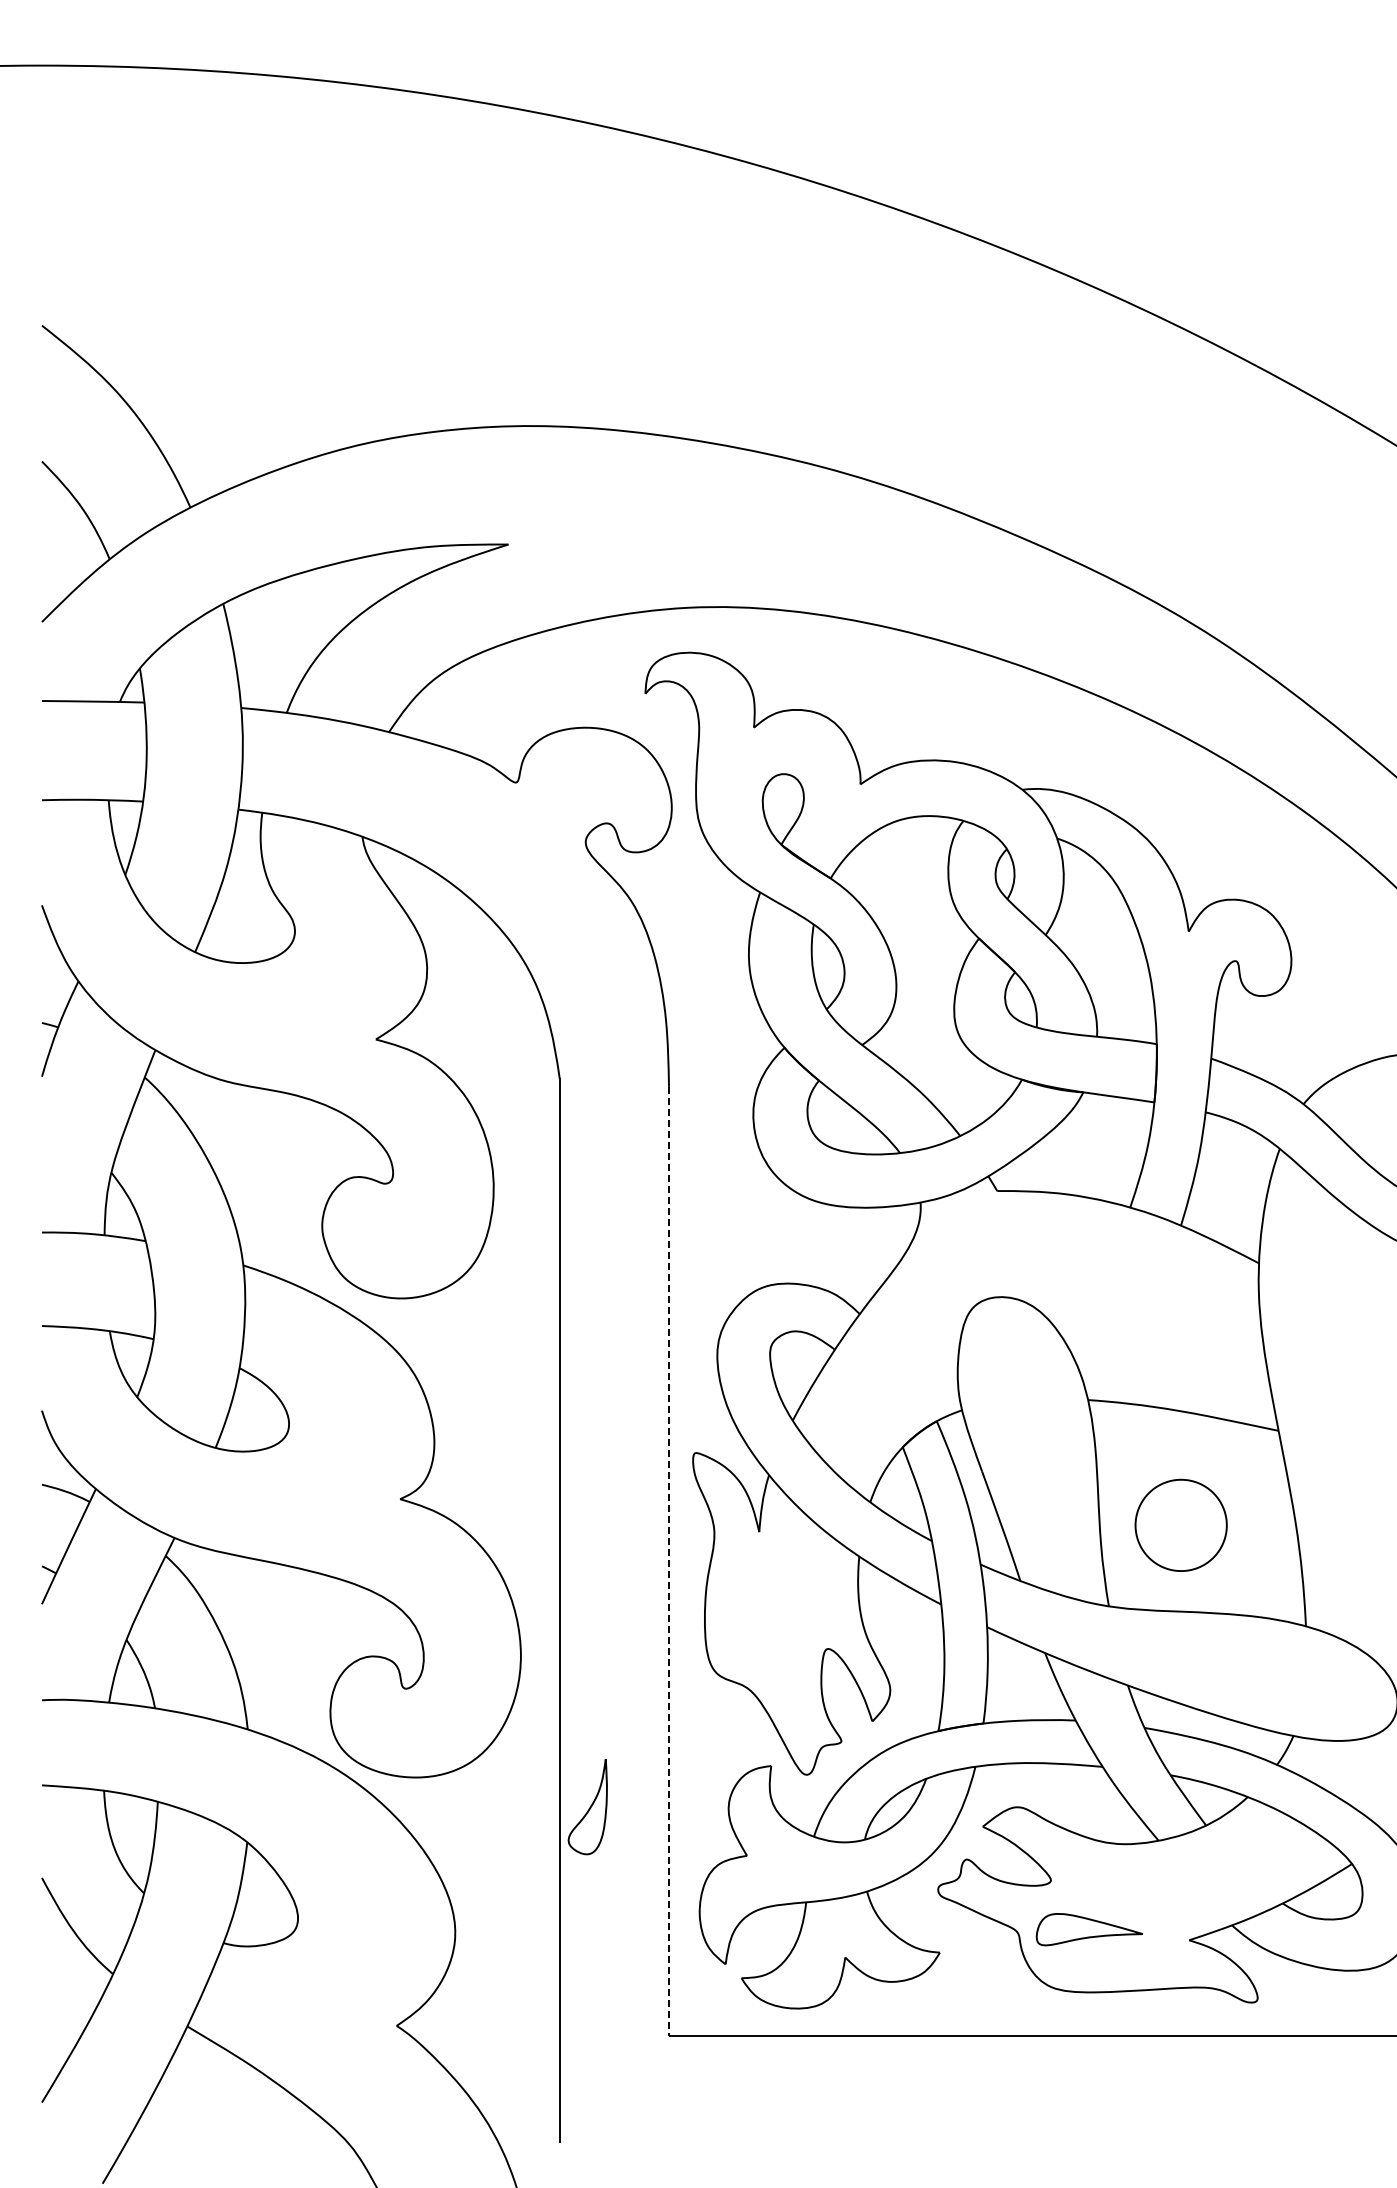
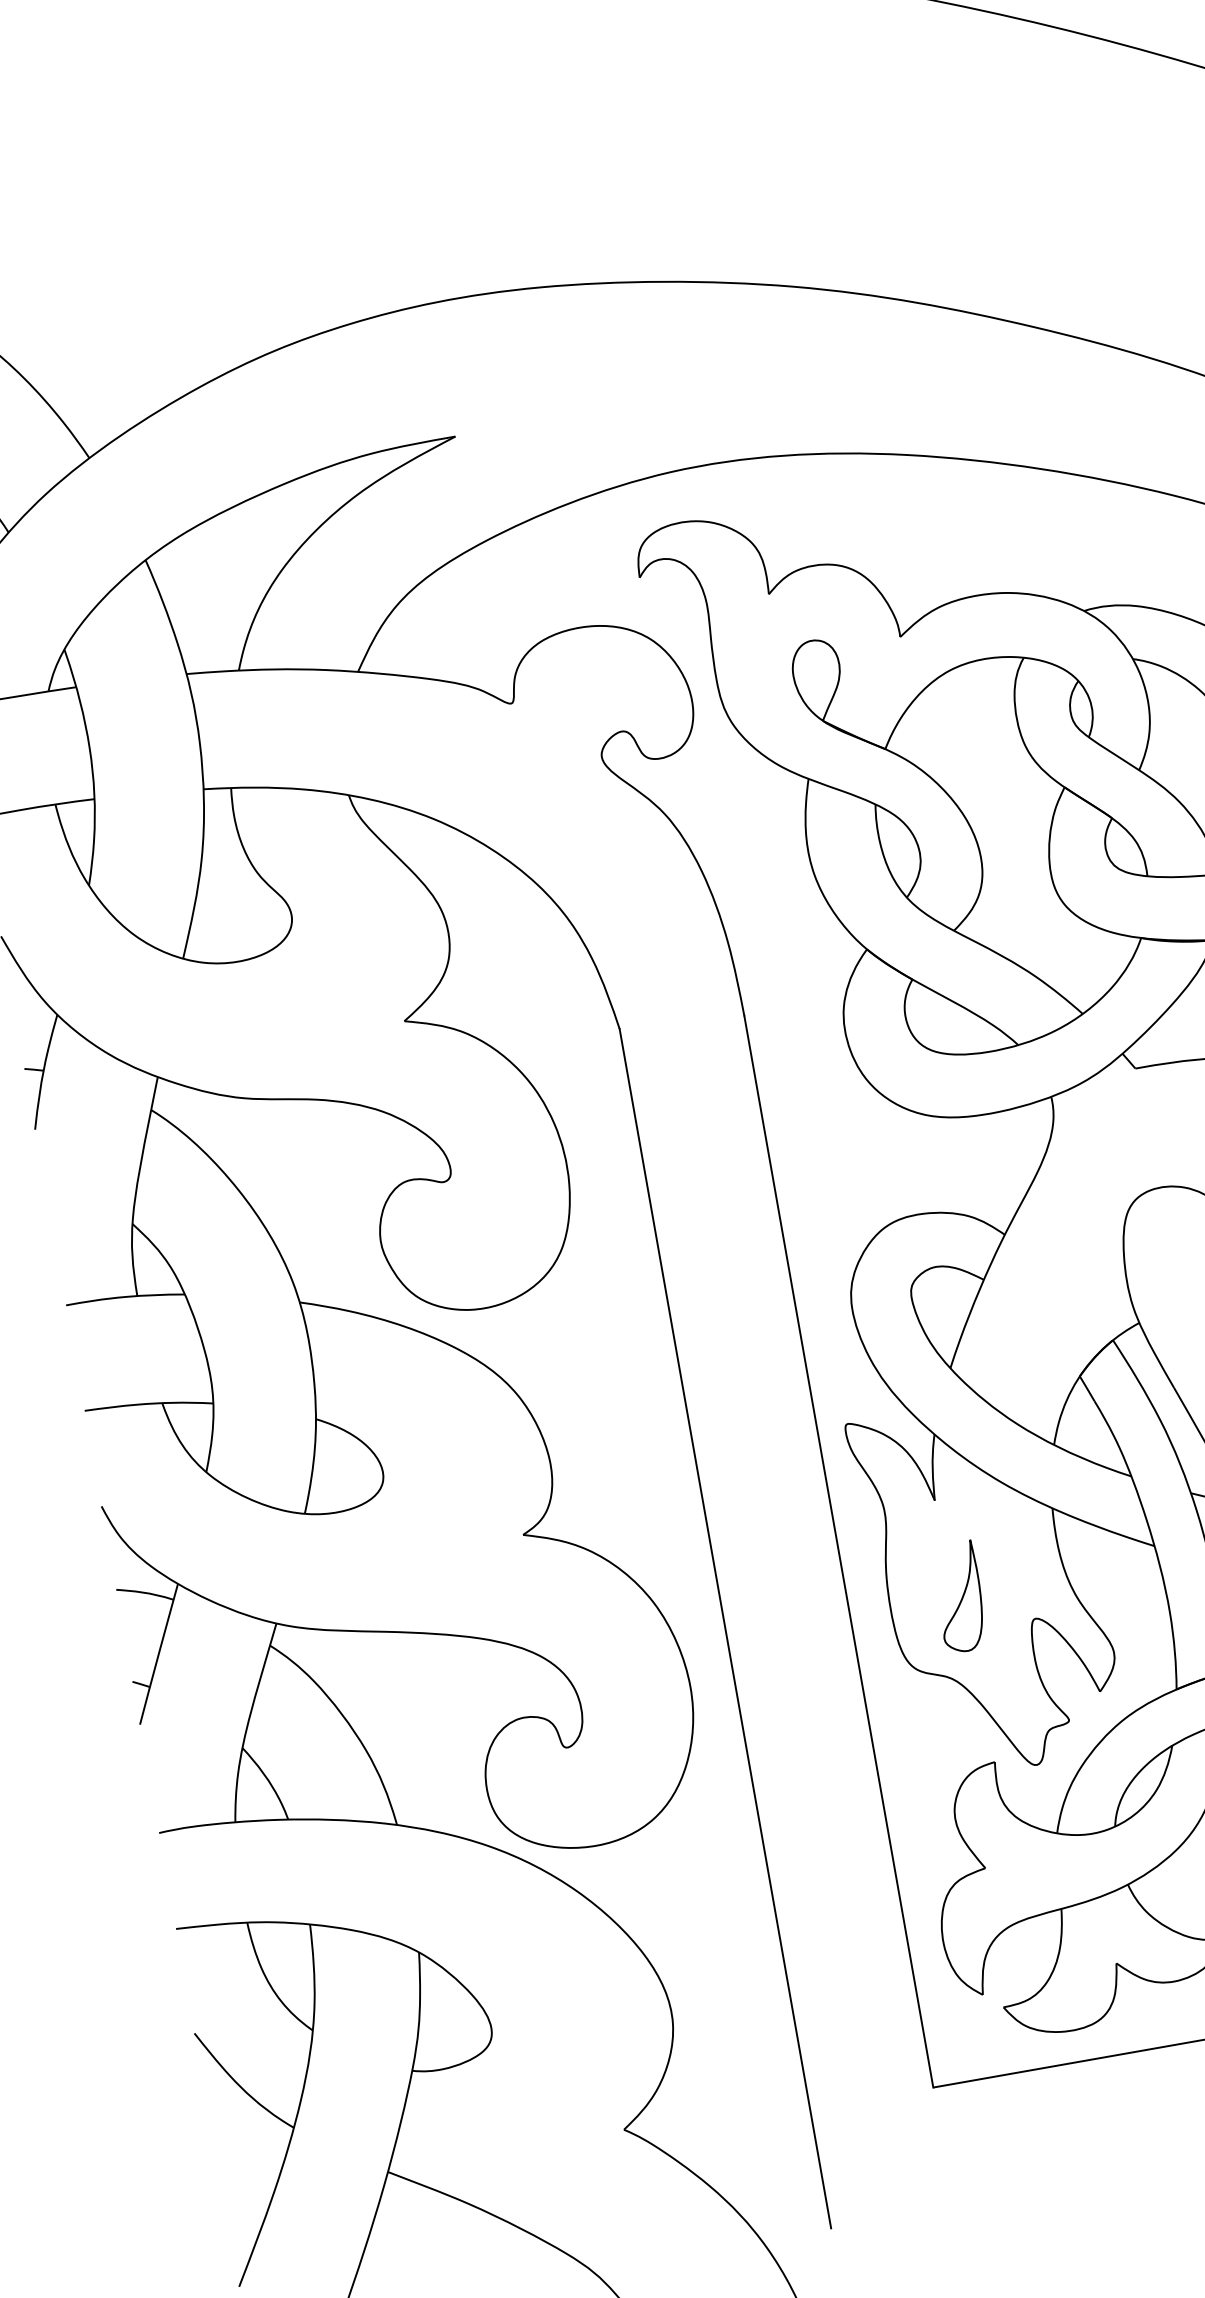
line: (668, 1561) -> (838, 1551), dashed -> solid
part: (587, 1807) -> (959, 1597), moved

